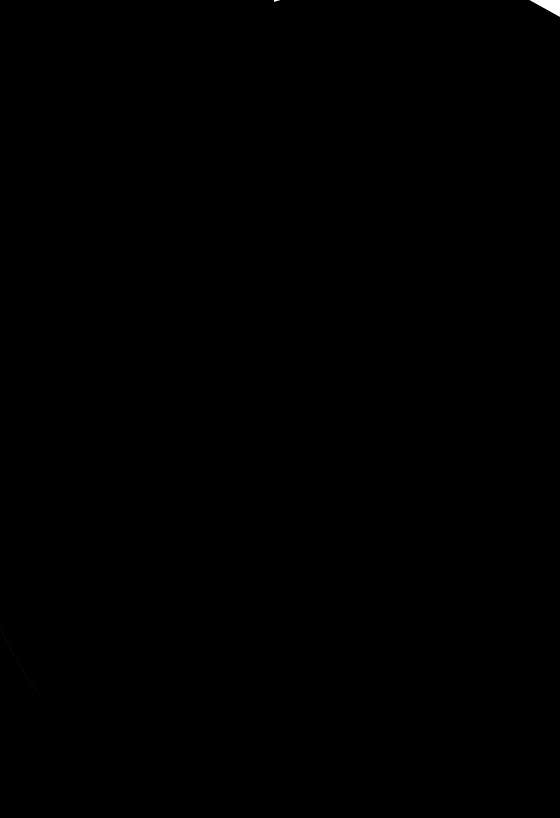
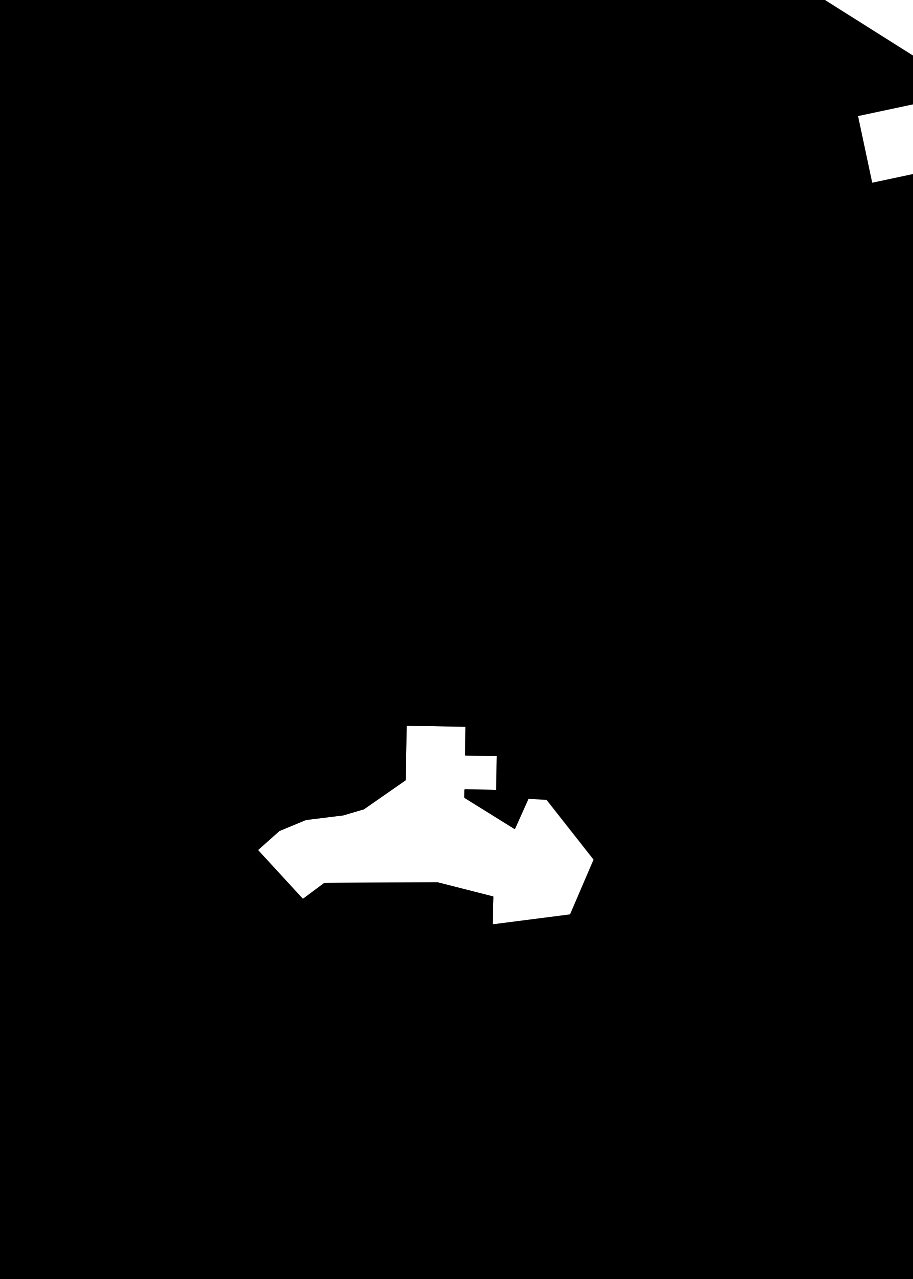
fill: (326, 697) -> (425, 824), removed

